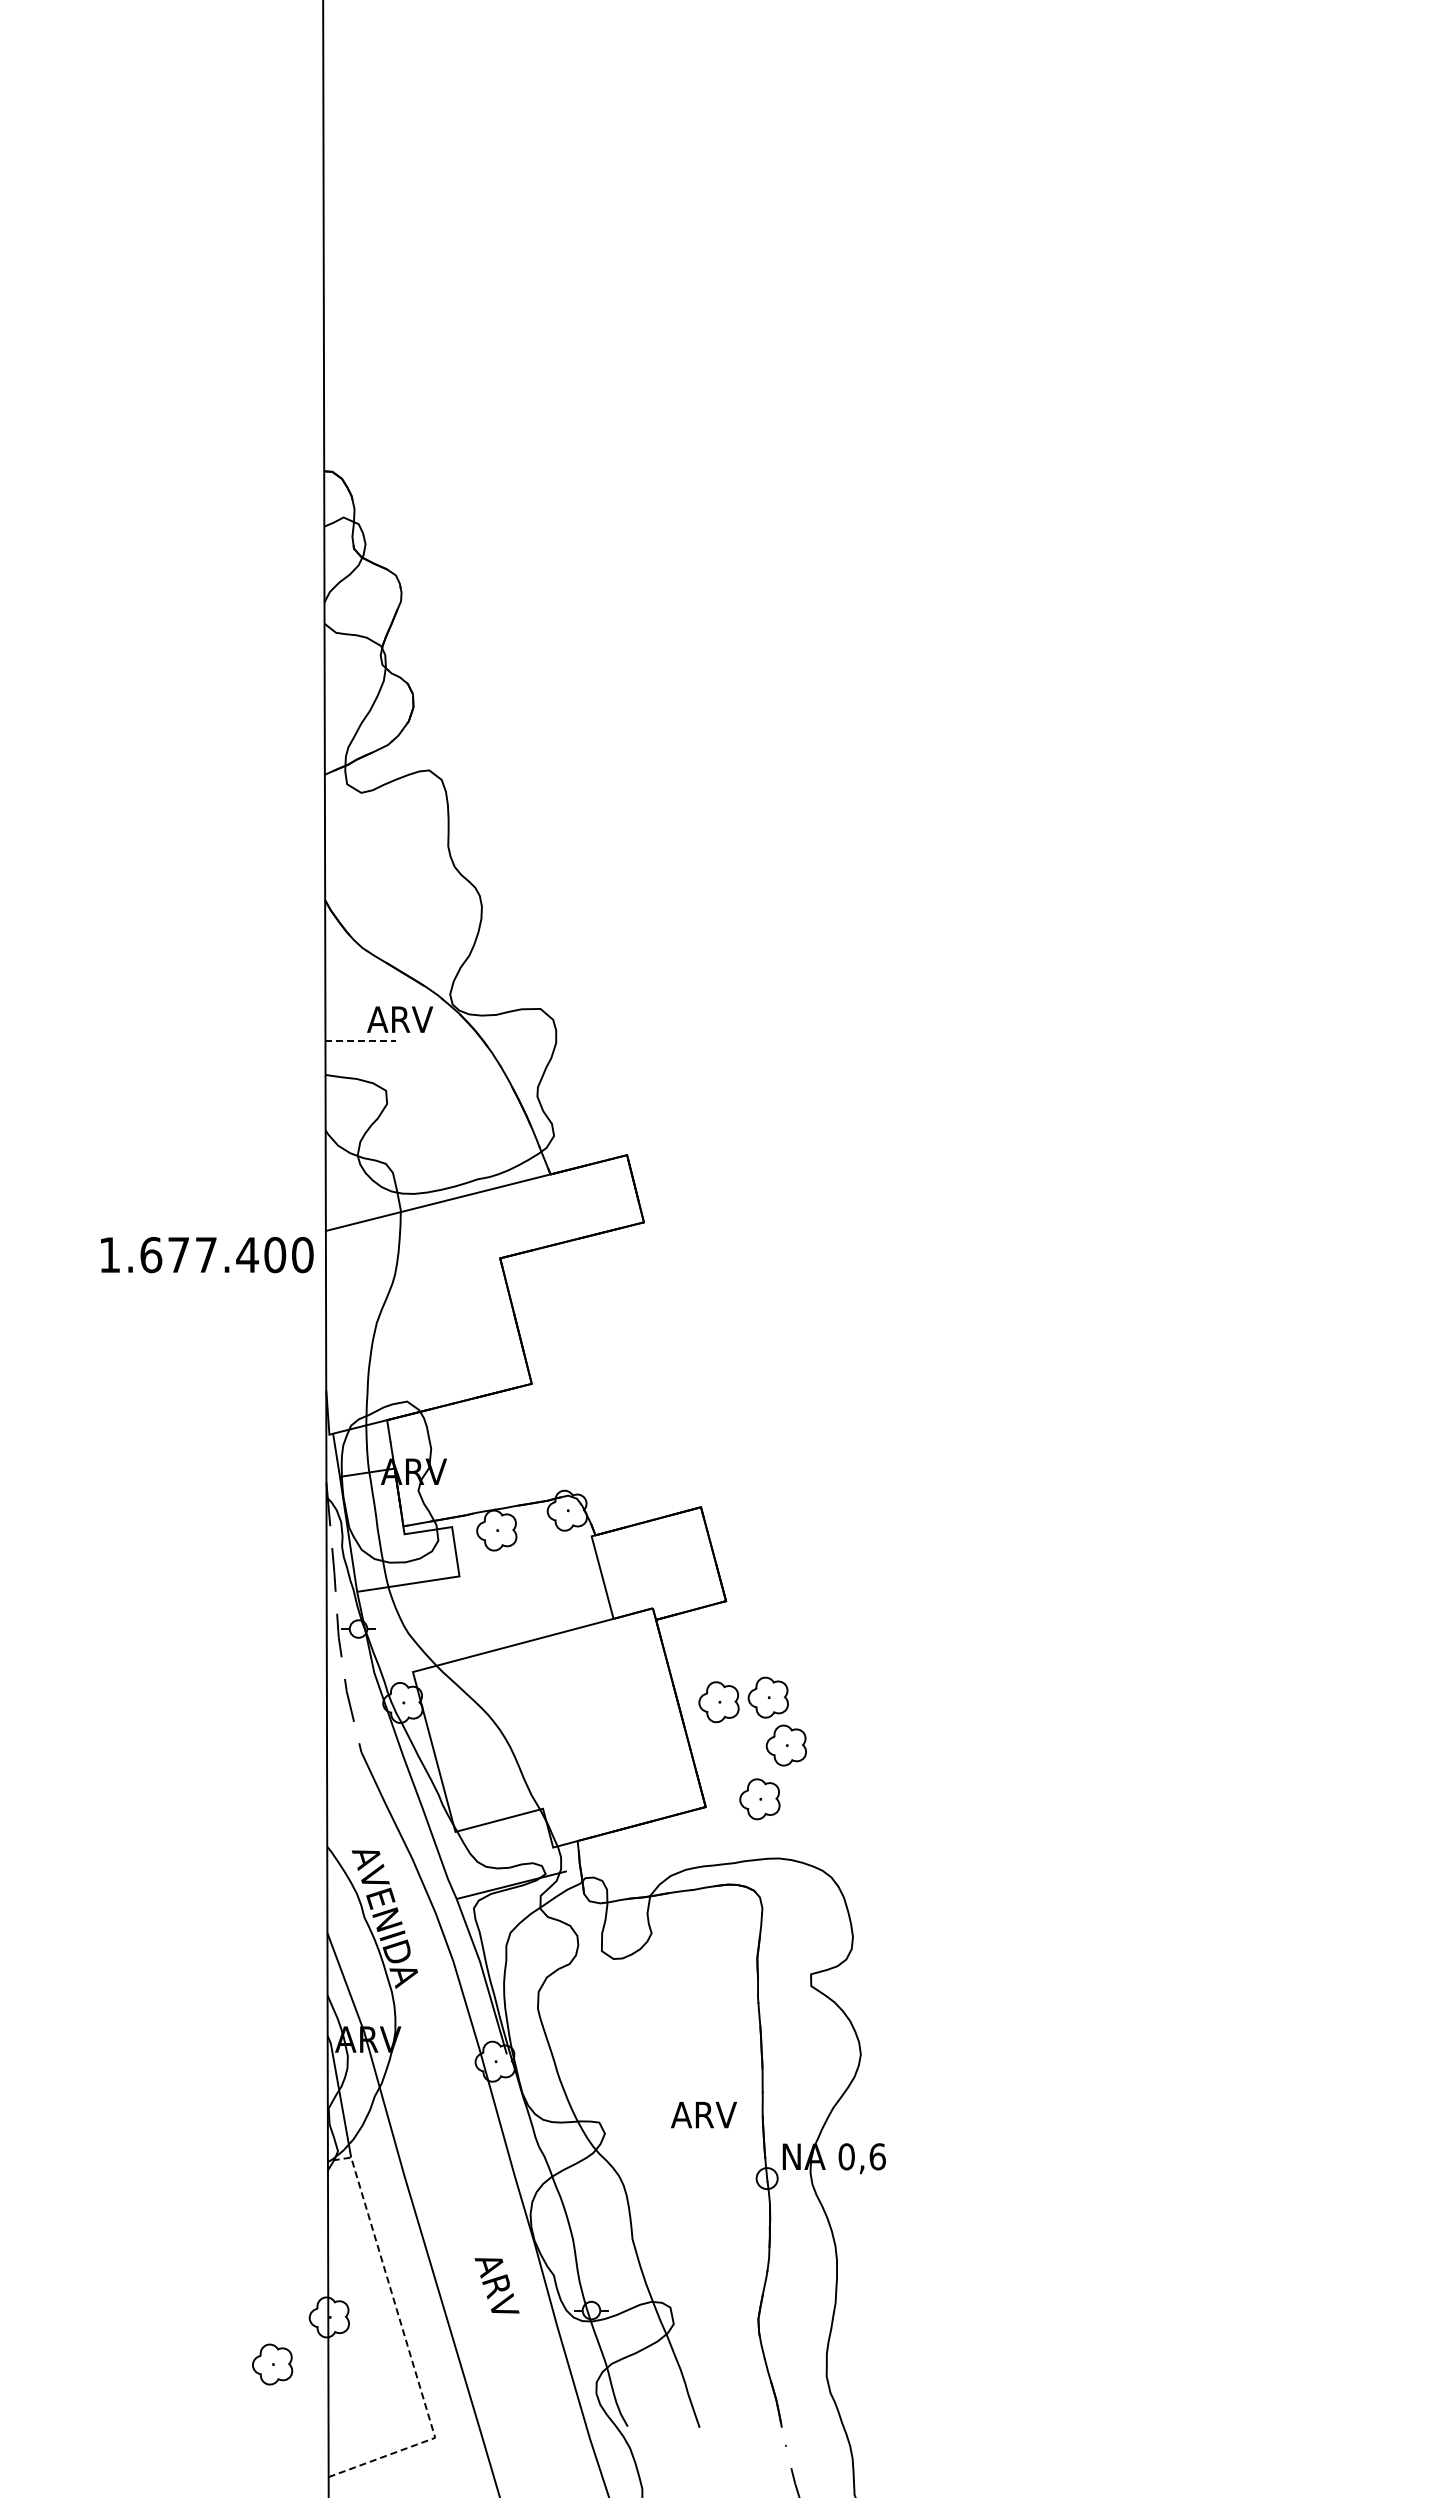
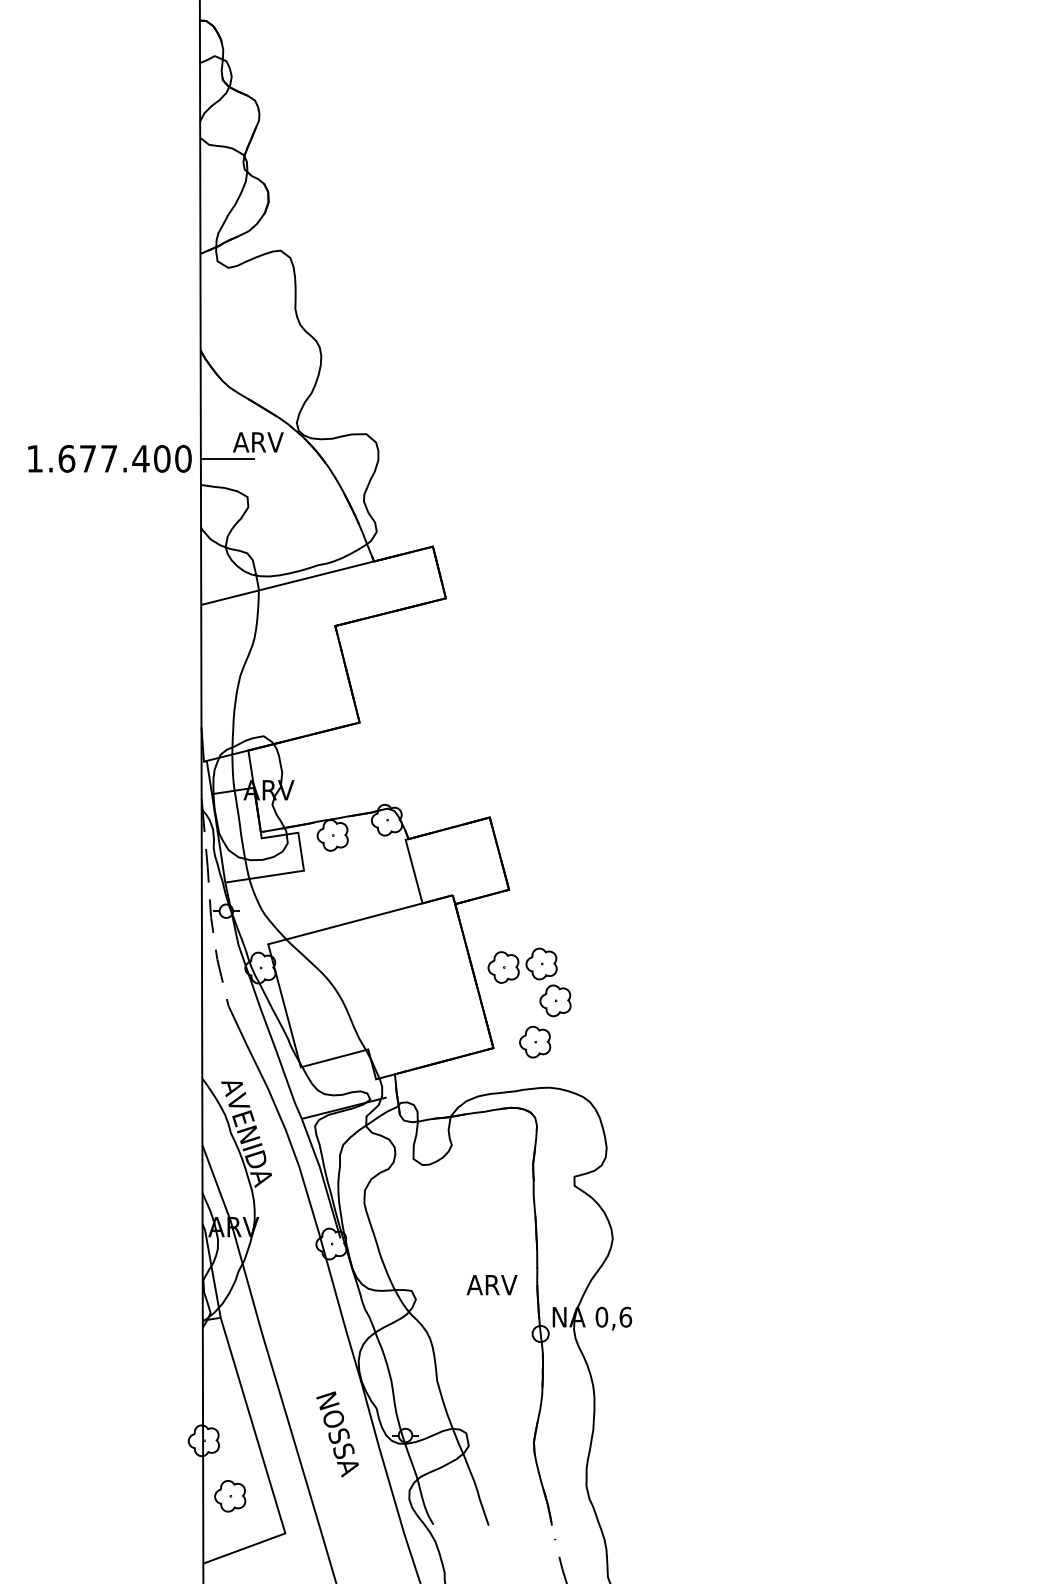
line: (360, 1041) -> (227, 459), dashed -> solid
text: (207, 1255) -> (110, 459), moved
text: (502, 2309) -> (337, 1434), ARV -> NOSSA
line: (406, 2340) -> (263, 1458), dashed -> solid
part: (272, 2364) -> (230, 1496), moved

